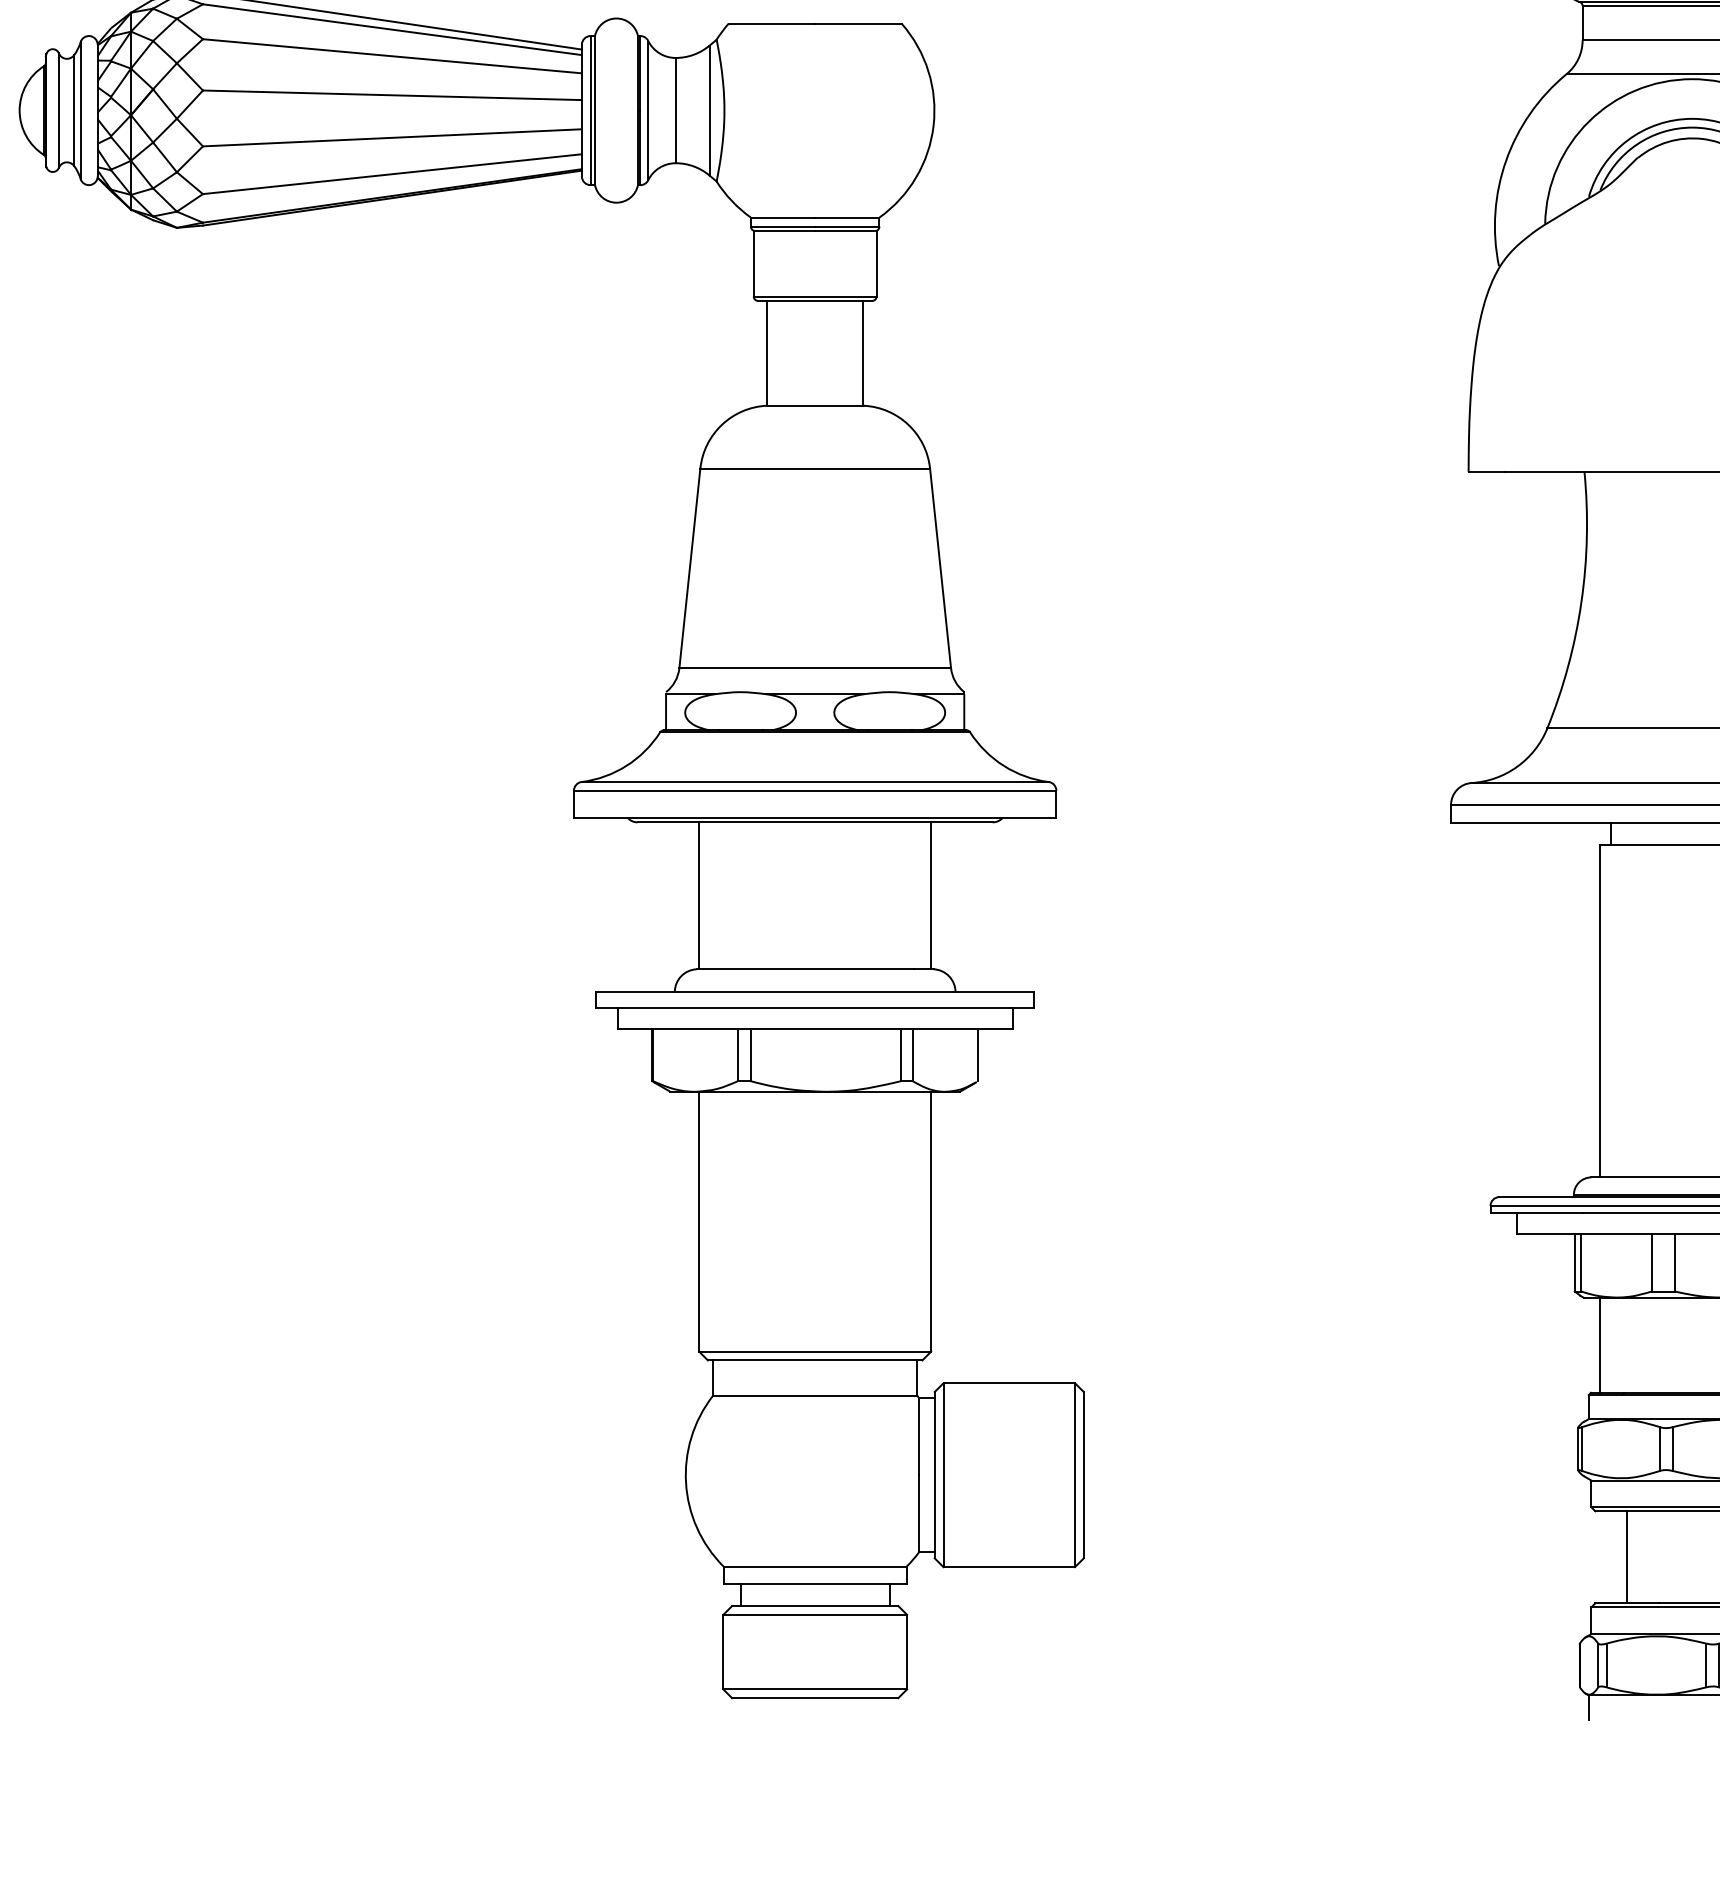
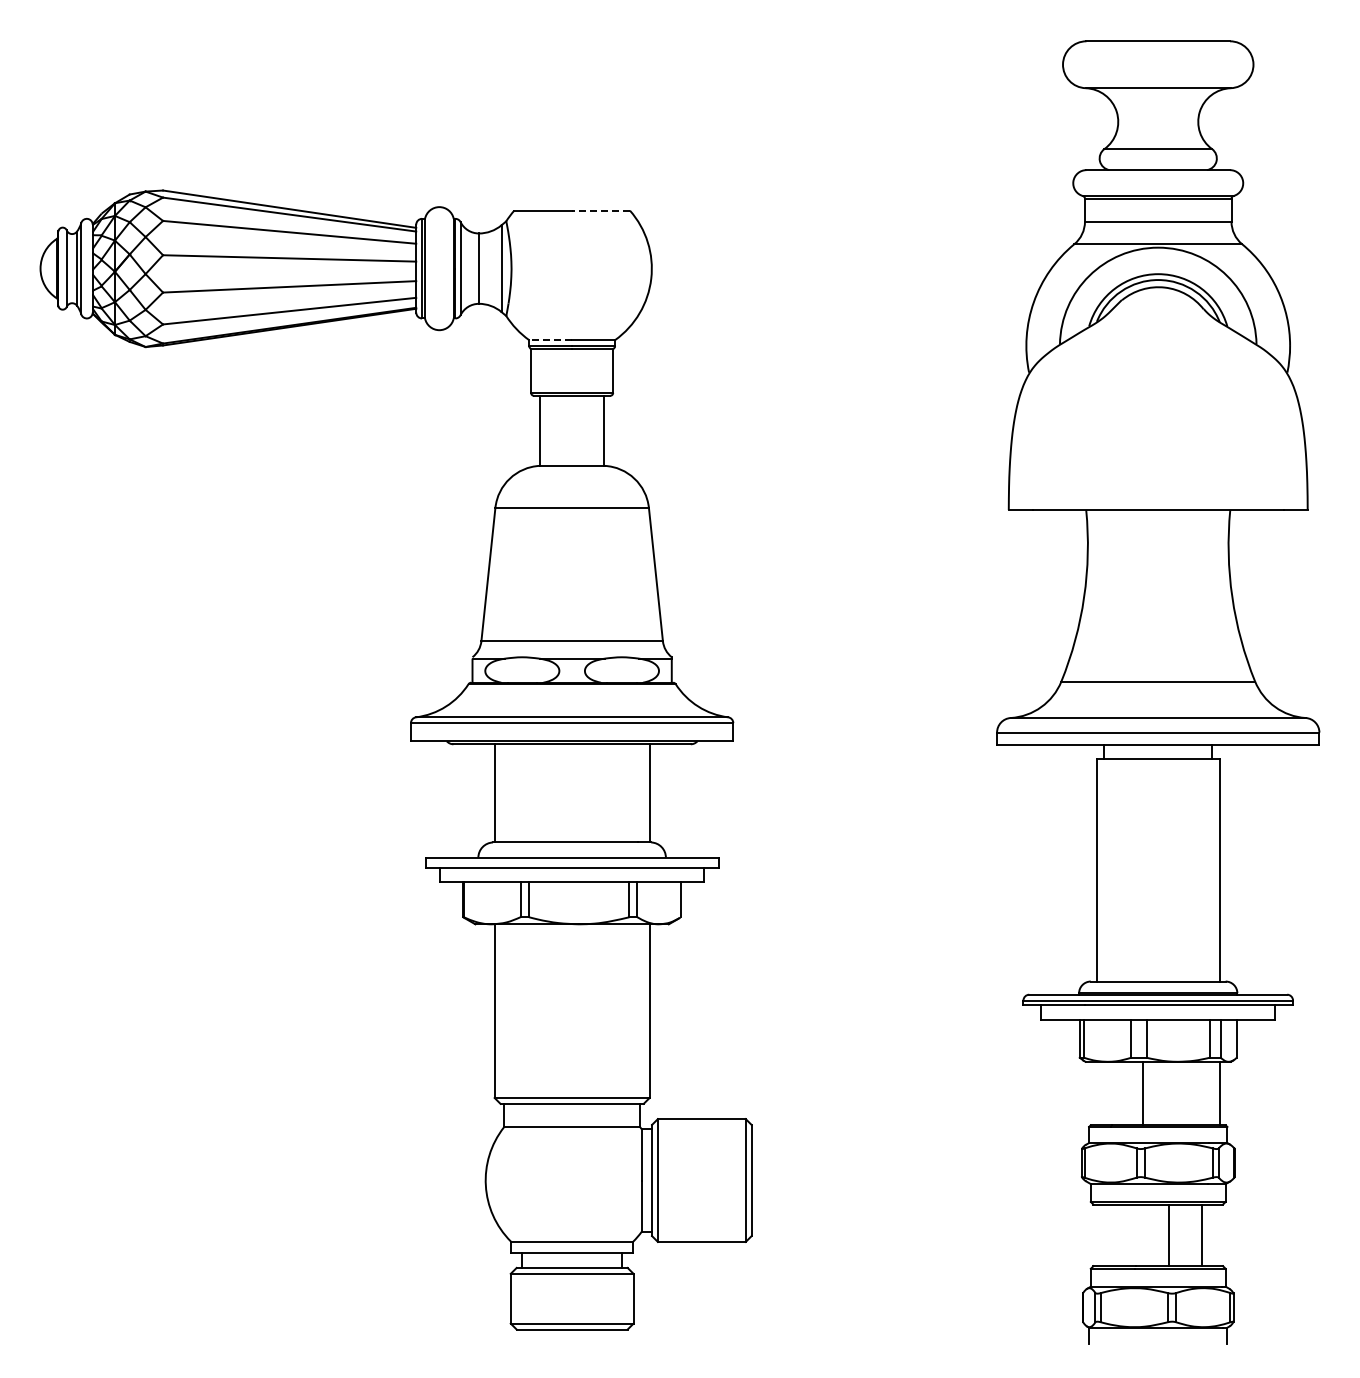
line: (859, 23) -> (601, 210), solid -> dashed
line: (782, 218) -> (550, 340), solid -> dashed
line: (1599, 1344) -> (1142, 1093), moved
line: (1626, 1557) -> (1169, 1235), moved

